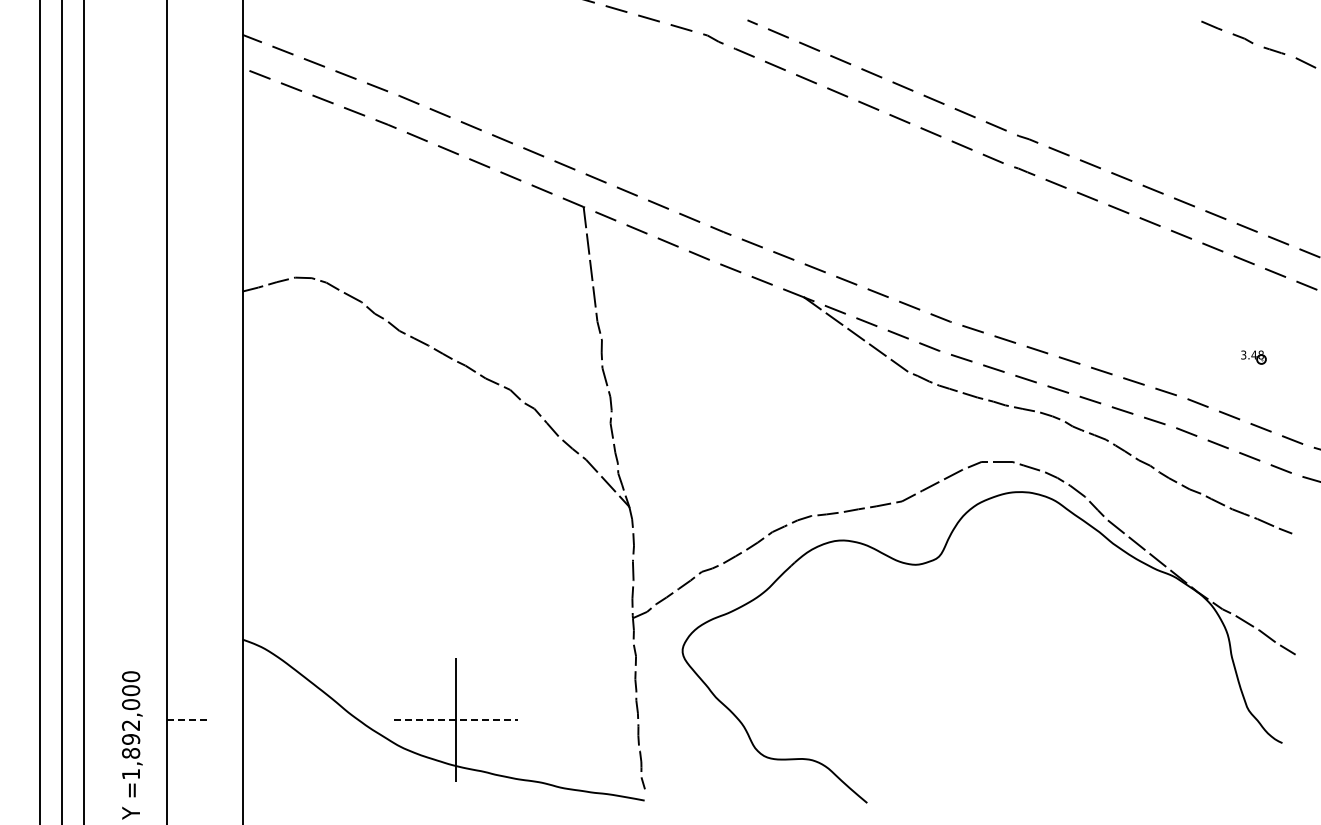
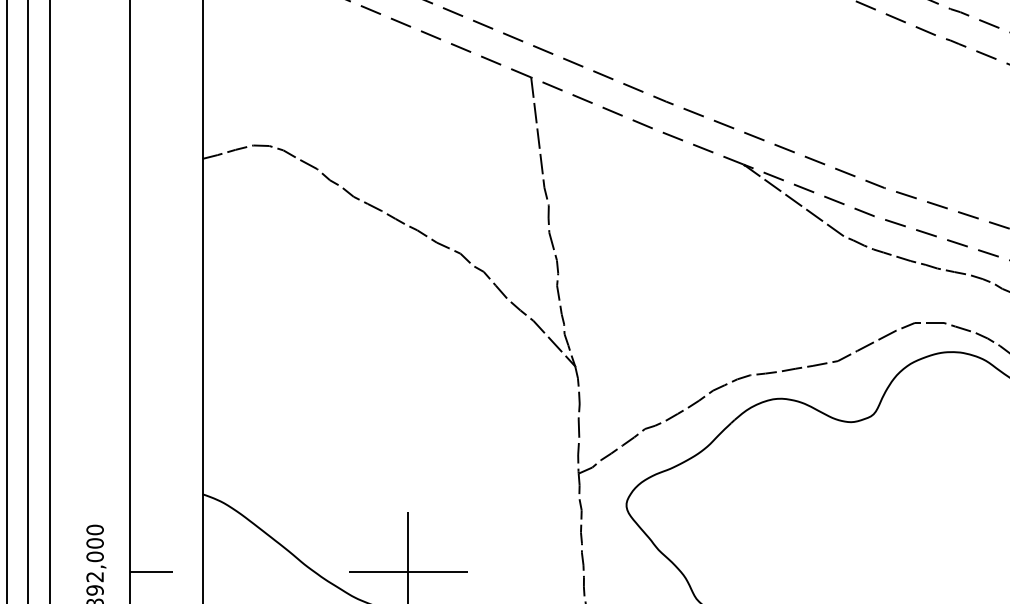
line: (189, 719) -> (151, 571), dashed -> solid
line: (456, 719) -> (408, 571), dashed -> solid

